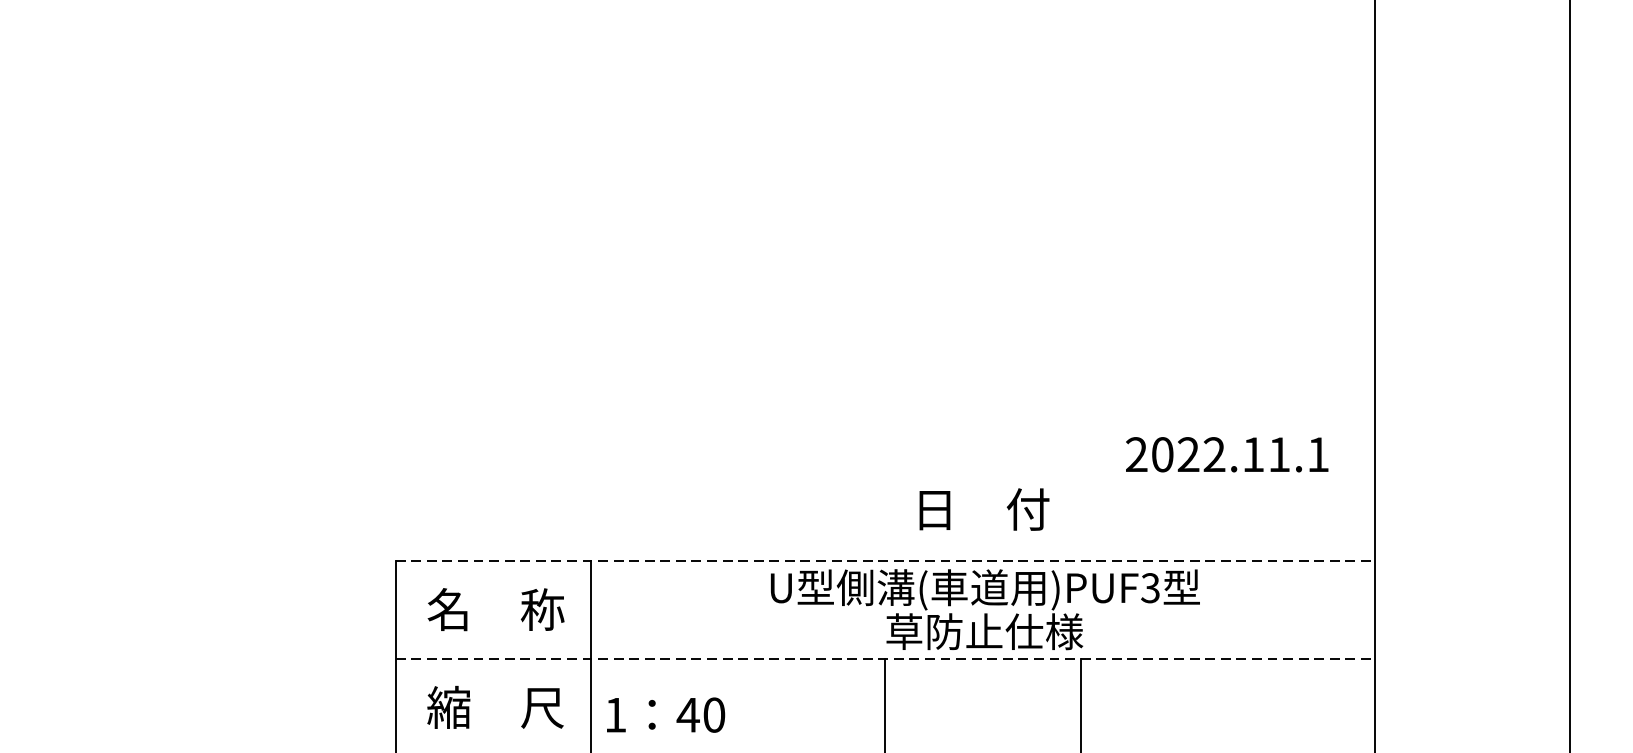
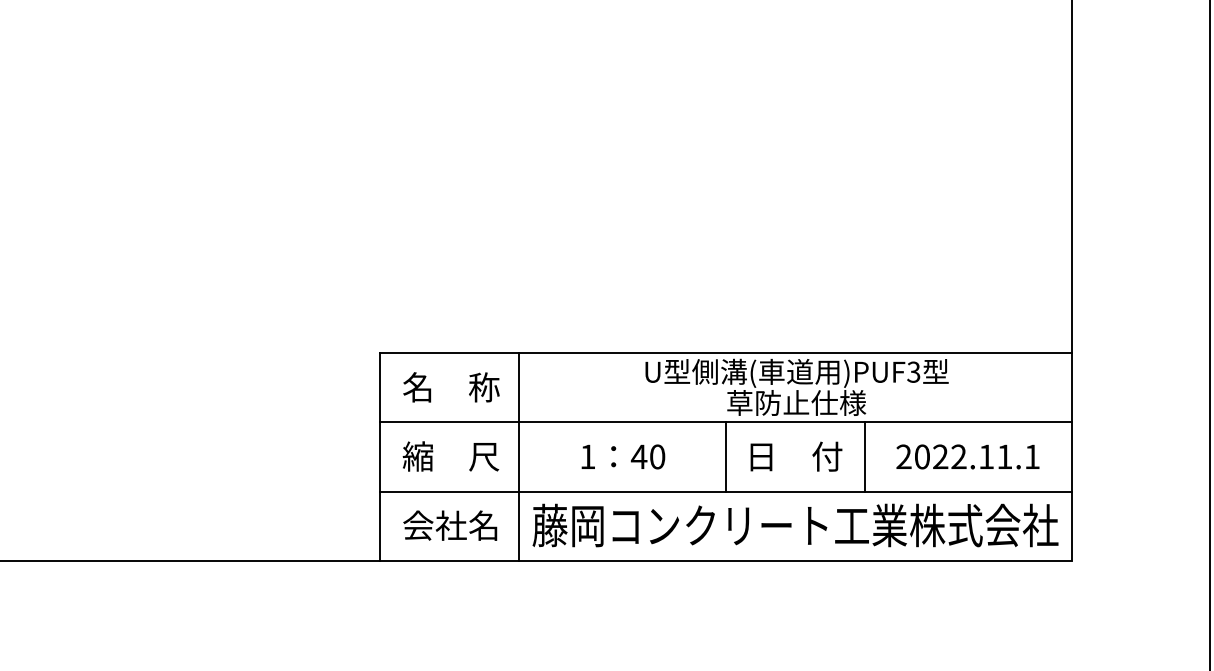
text: (1226, 454) -> (967, 456), moved
text: (984, 509) -> (796, 456), moved
line: (885, 561) -> (726, 353), dashed -> solid
line: (885, 659) -> (726, 422), dashed -> solid
text: (666, 714) -> (623, 456), moved

